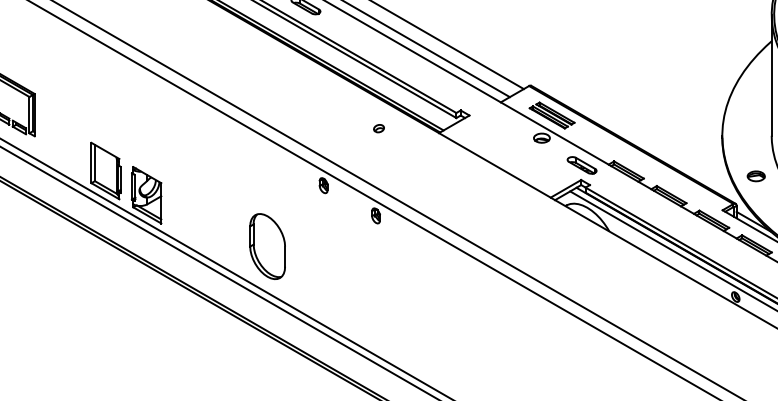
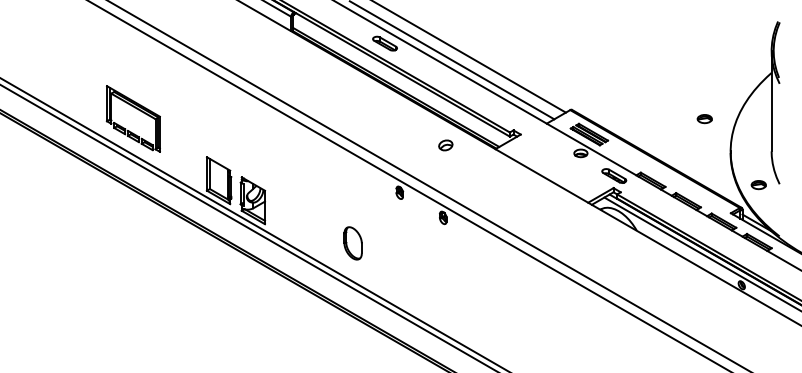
part: (690, 97) -> (704, 119), added
part: (378, 128) -> (445, 145), size x1.6
part: (266, 246) -> (352, 243), size x0.6

